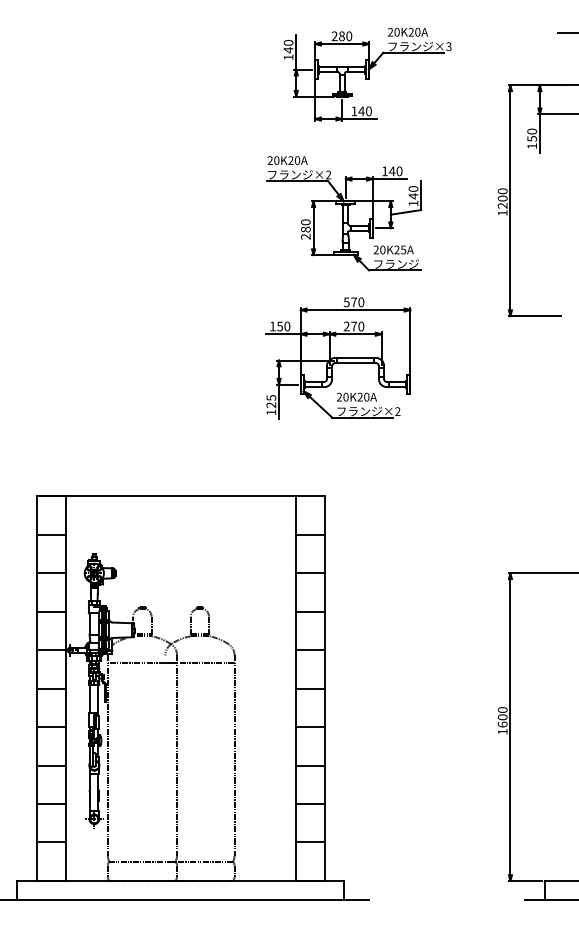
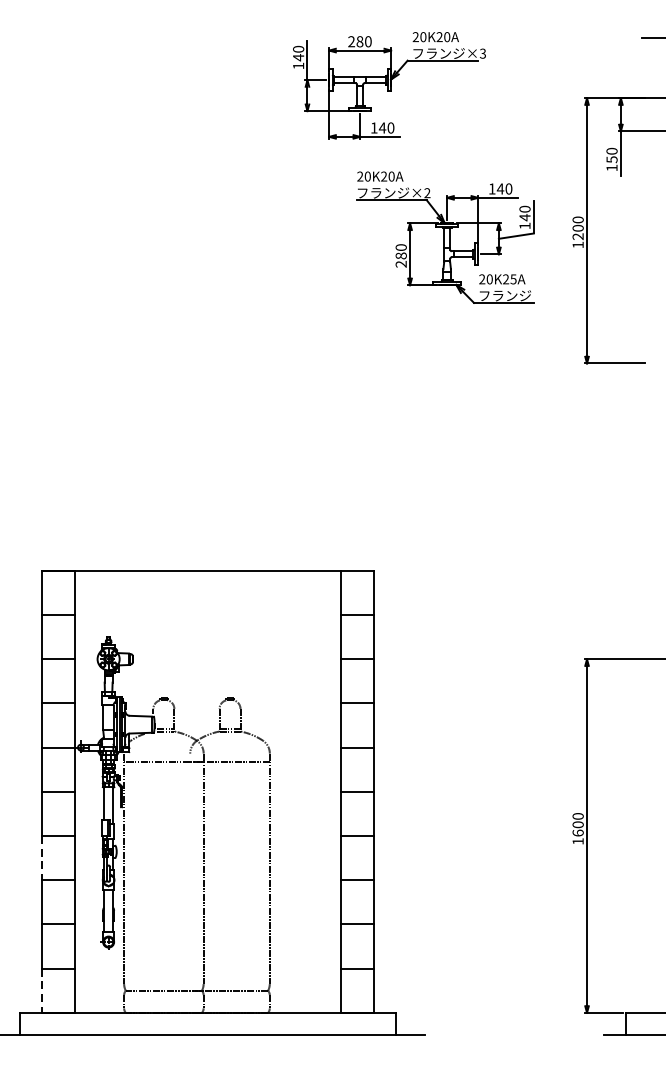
part: (367, 74) -> (389, 85), moved
part: (344, 213) -> (445, 237), moved
part: (338, 358) -> (389, 412), removed
line: (36, 746) -> (42, 858), solid -> dashed
line: (36, 862) -> (42, 991), solid -> dashed

